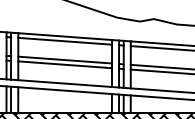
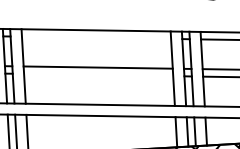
line: (65, 40) -> (96, 36), removed
line: (64, 64) -> (97, 74), removed

